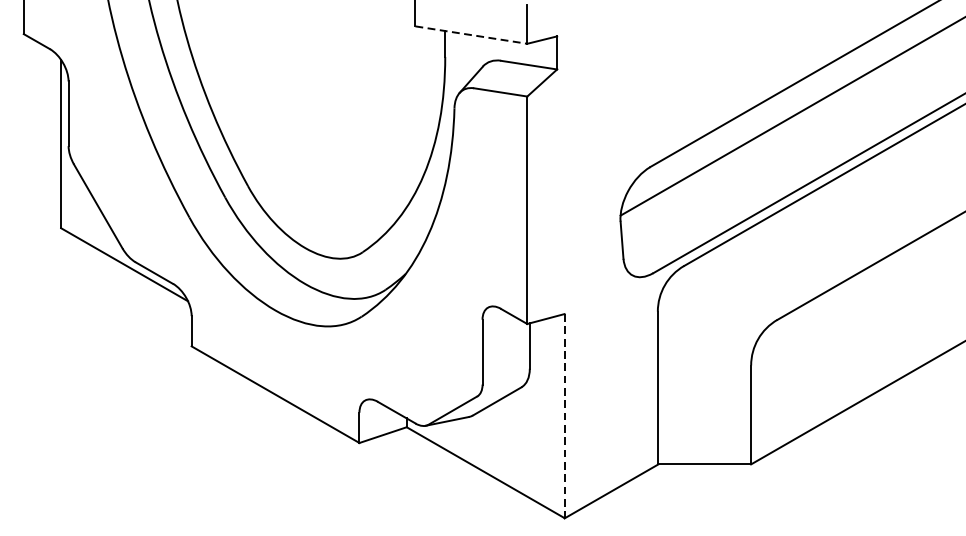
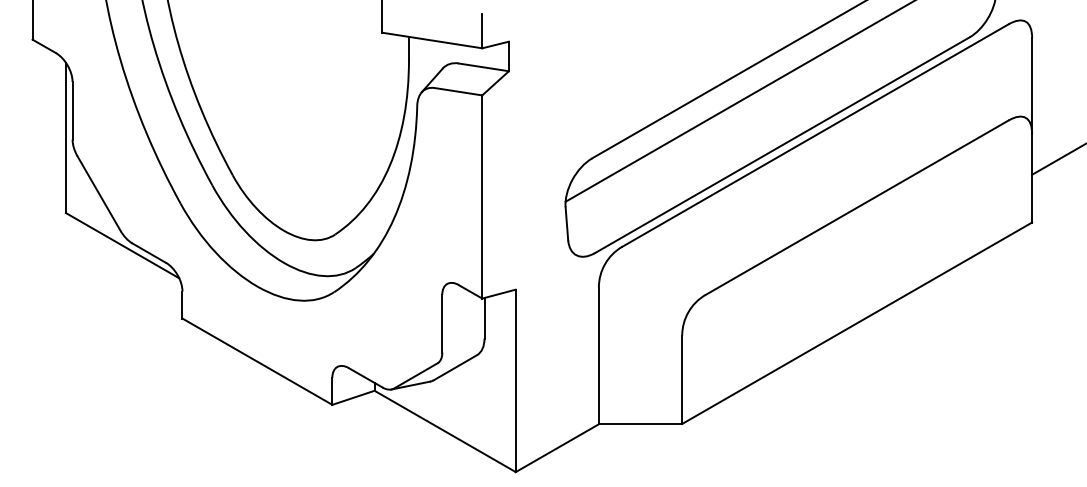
line: (471, 35) -> (432, 40), dashed -> solid
line: (564, 416) -> (515, 381), dashed -> solid

